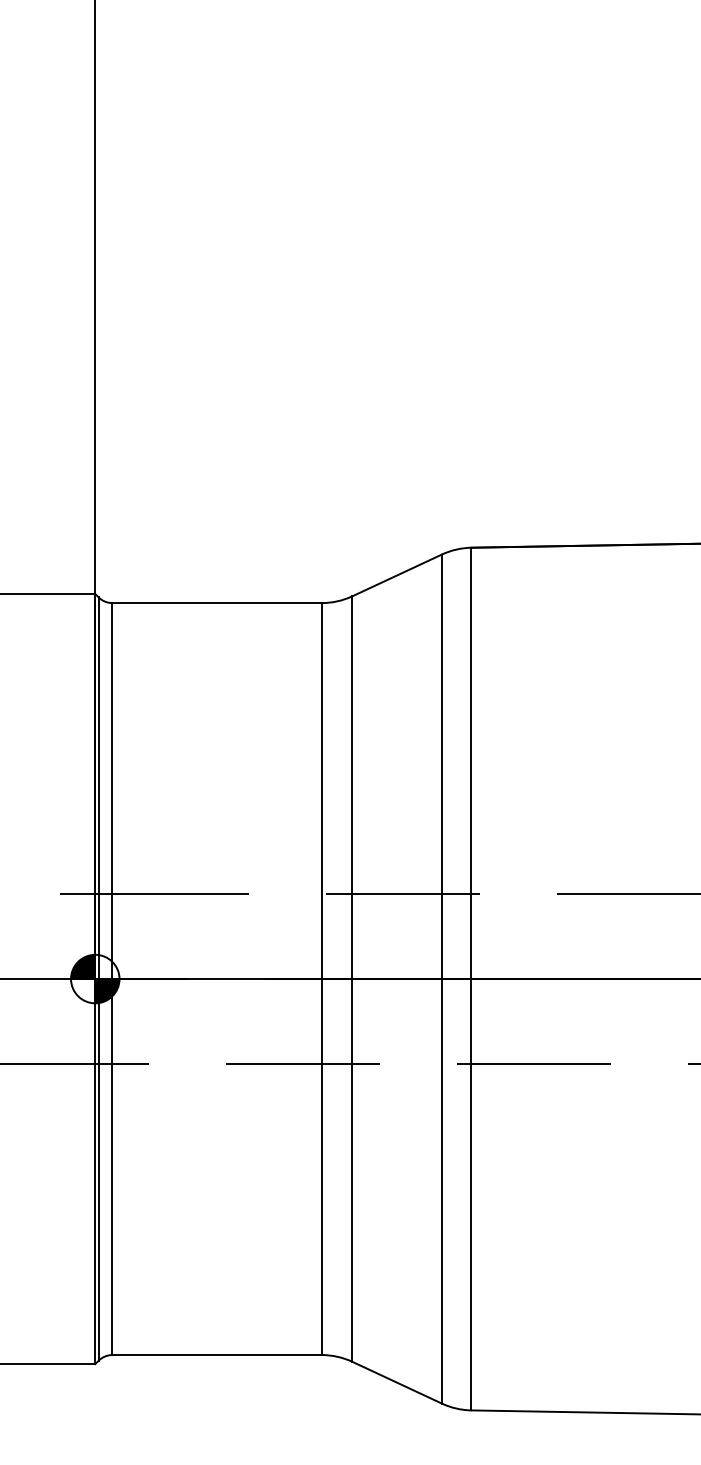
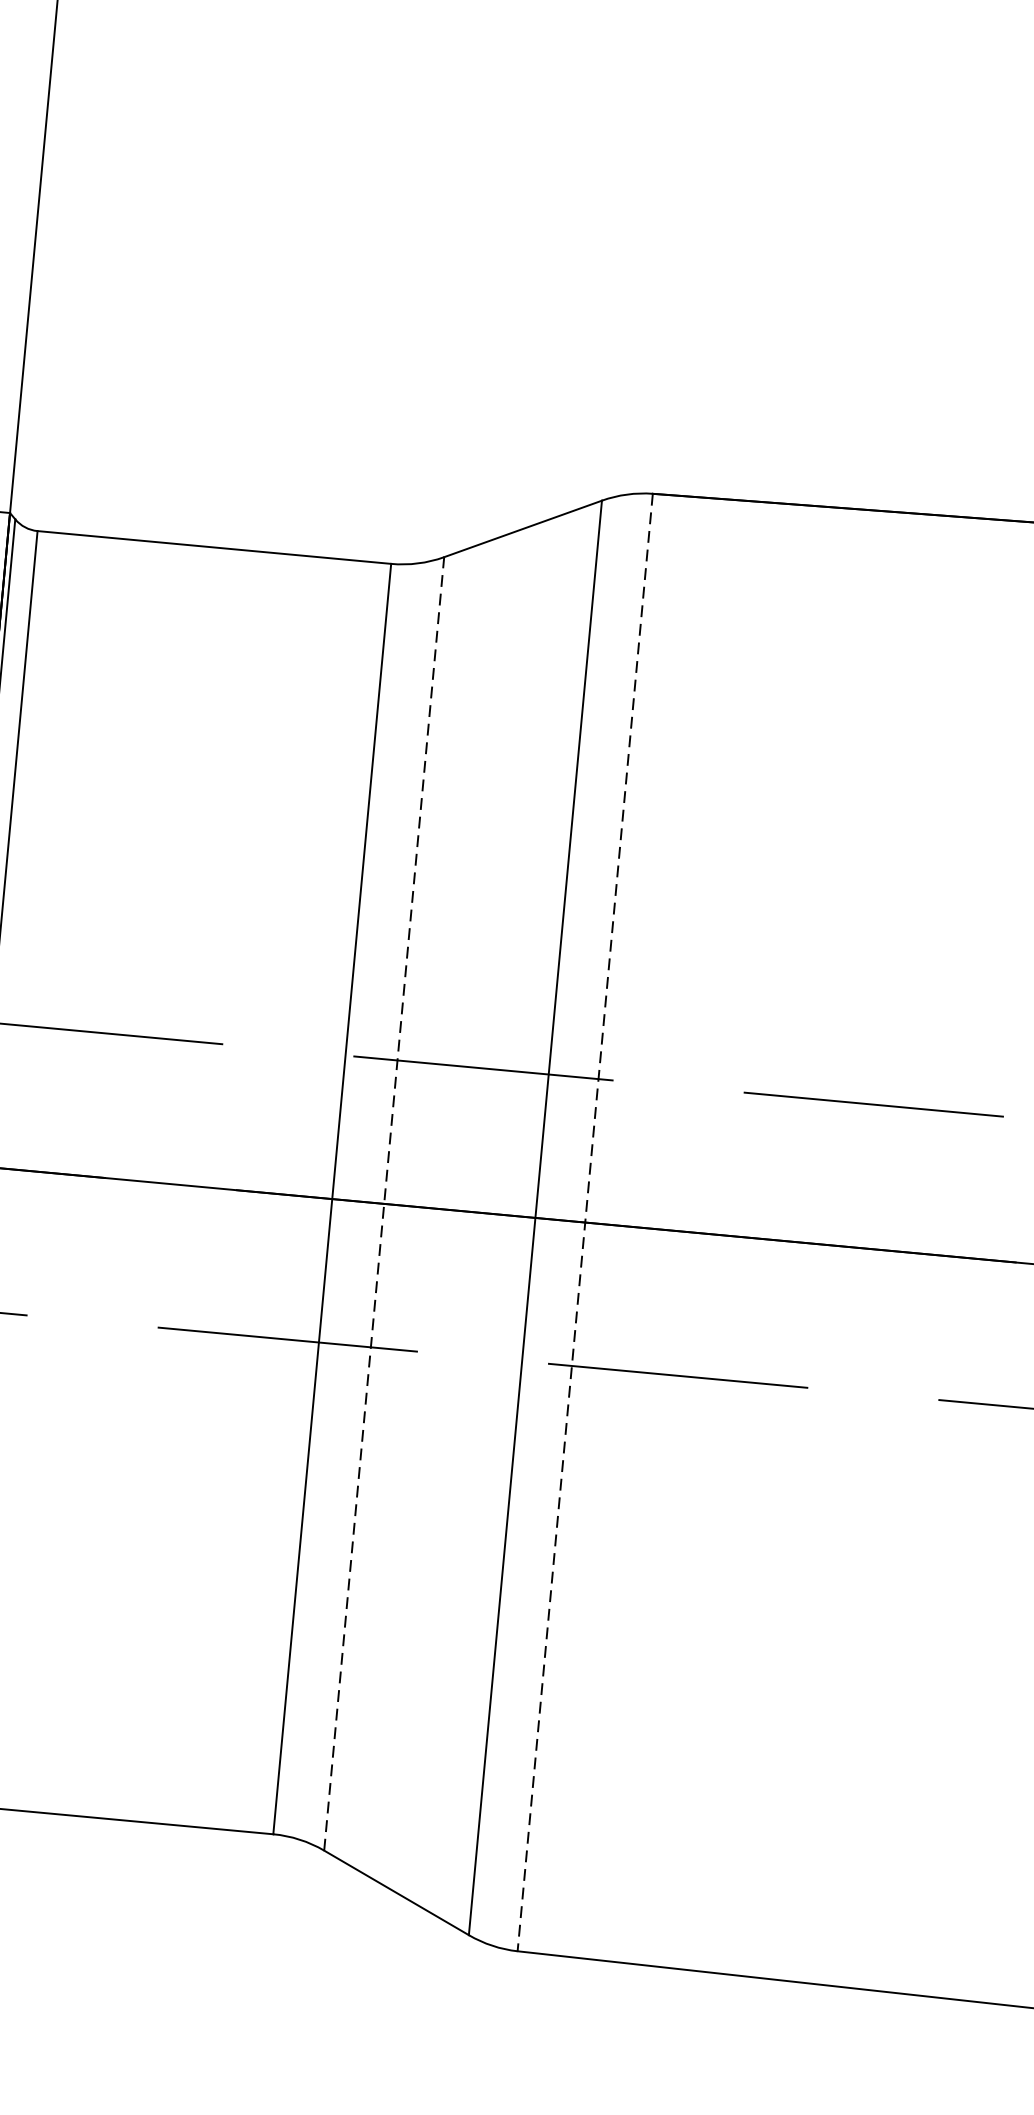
line: (352, 979) -> (384, 1204), solid -> dashed
line: (471, 979) -> (585, 1223), solid -> dashed

